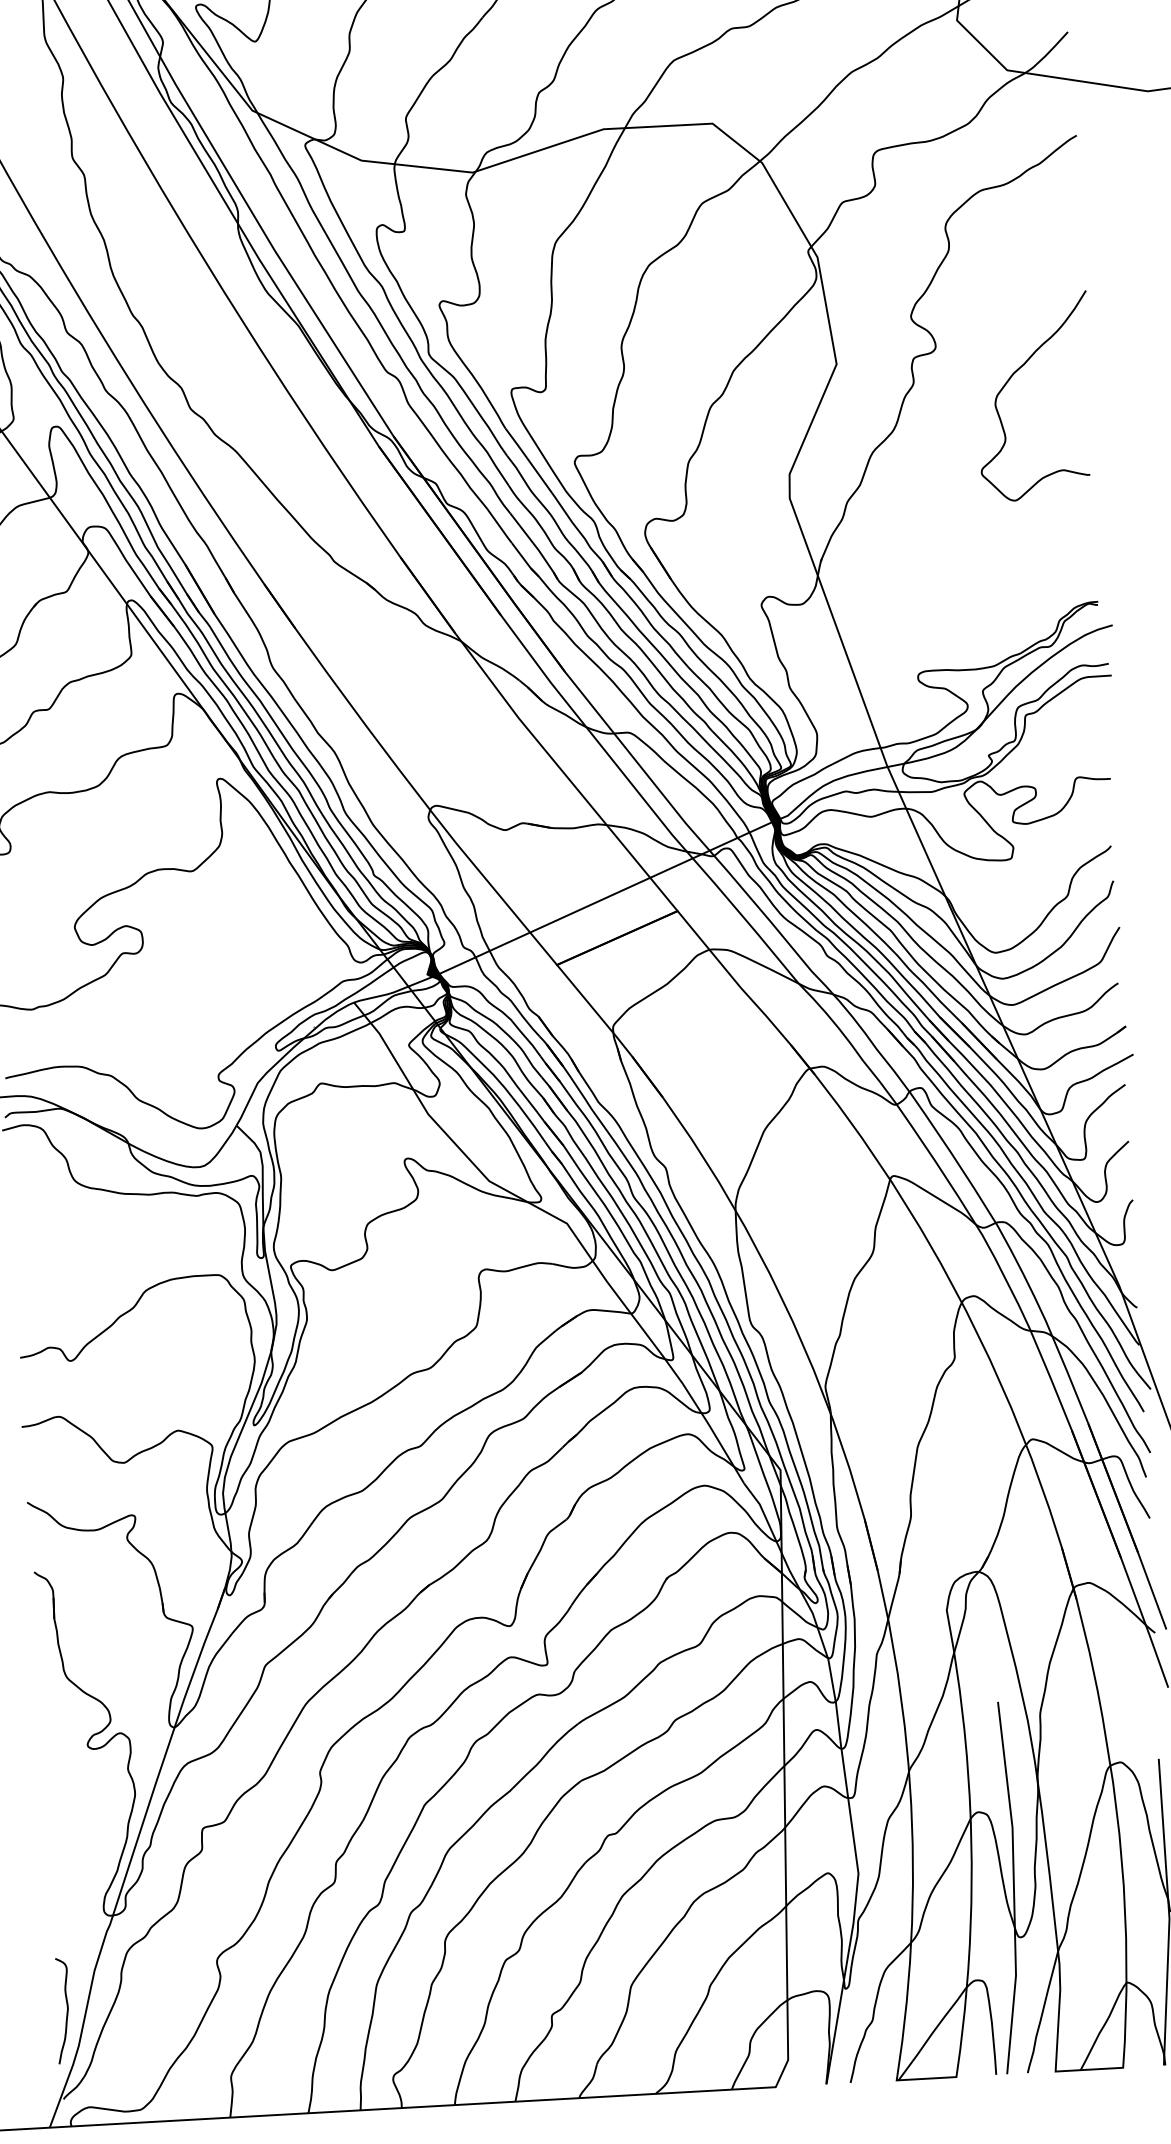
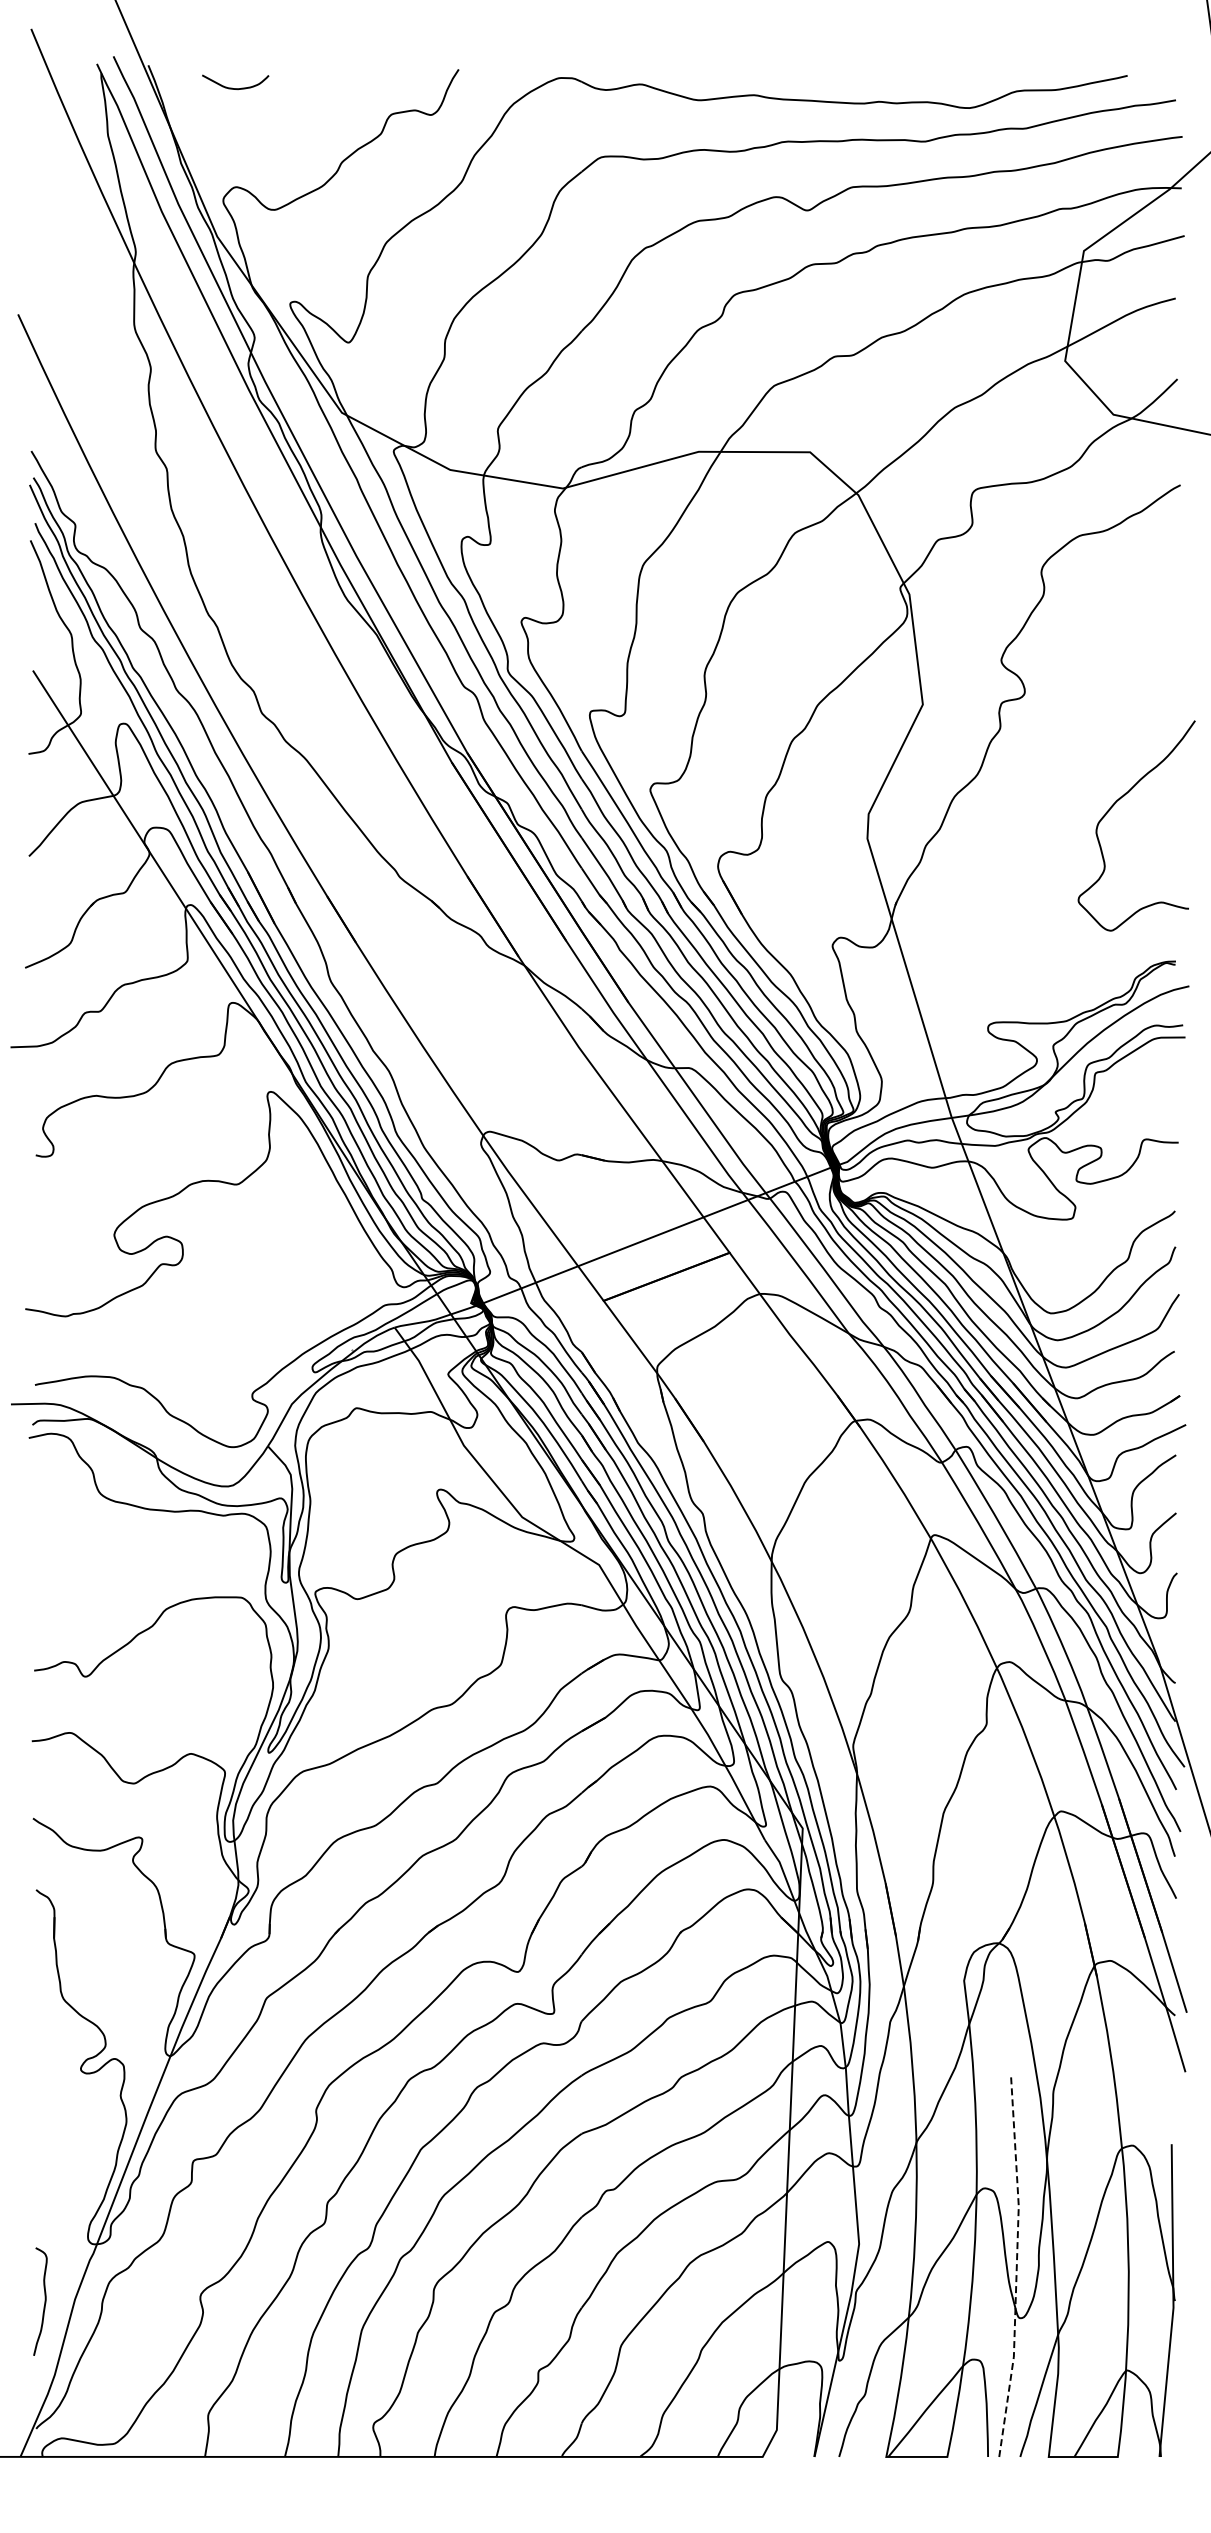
curve: (1011, 377) -> (1114, 805), moved
line: (1013, 1887) -> (1016, 2267), solid -> dashed
curve: (66, 2010) -> (44, 2301), moved

